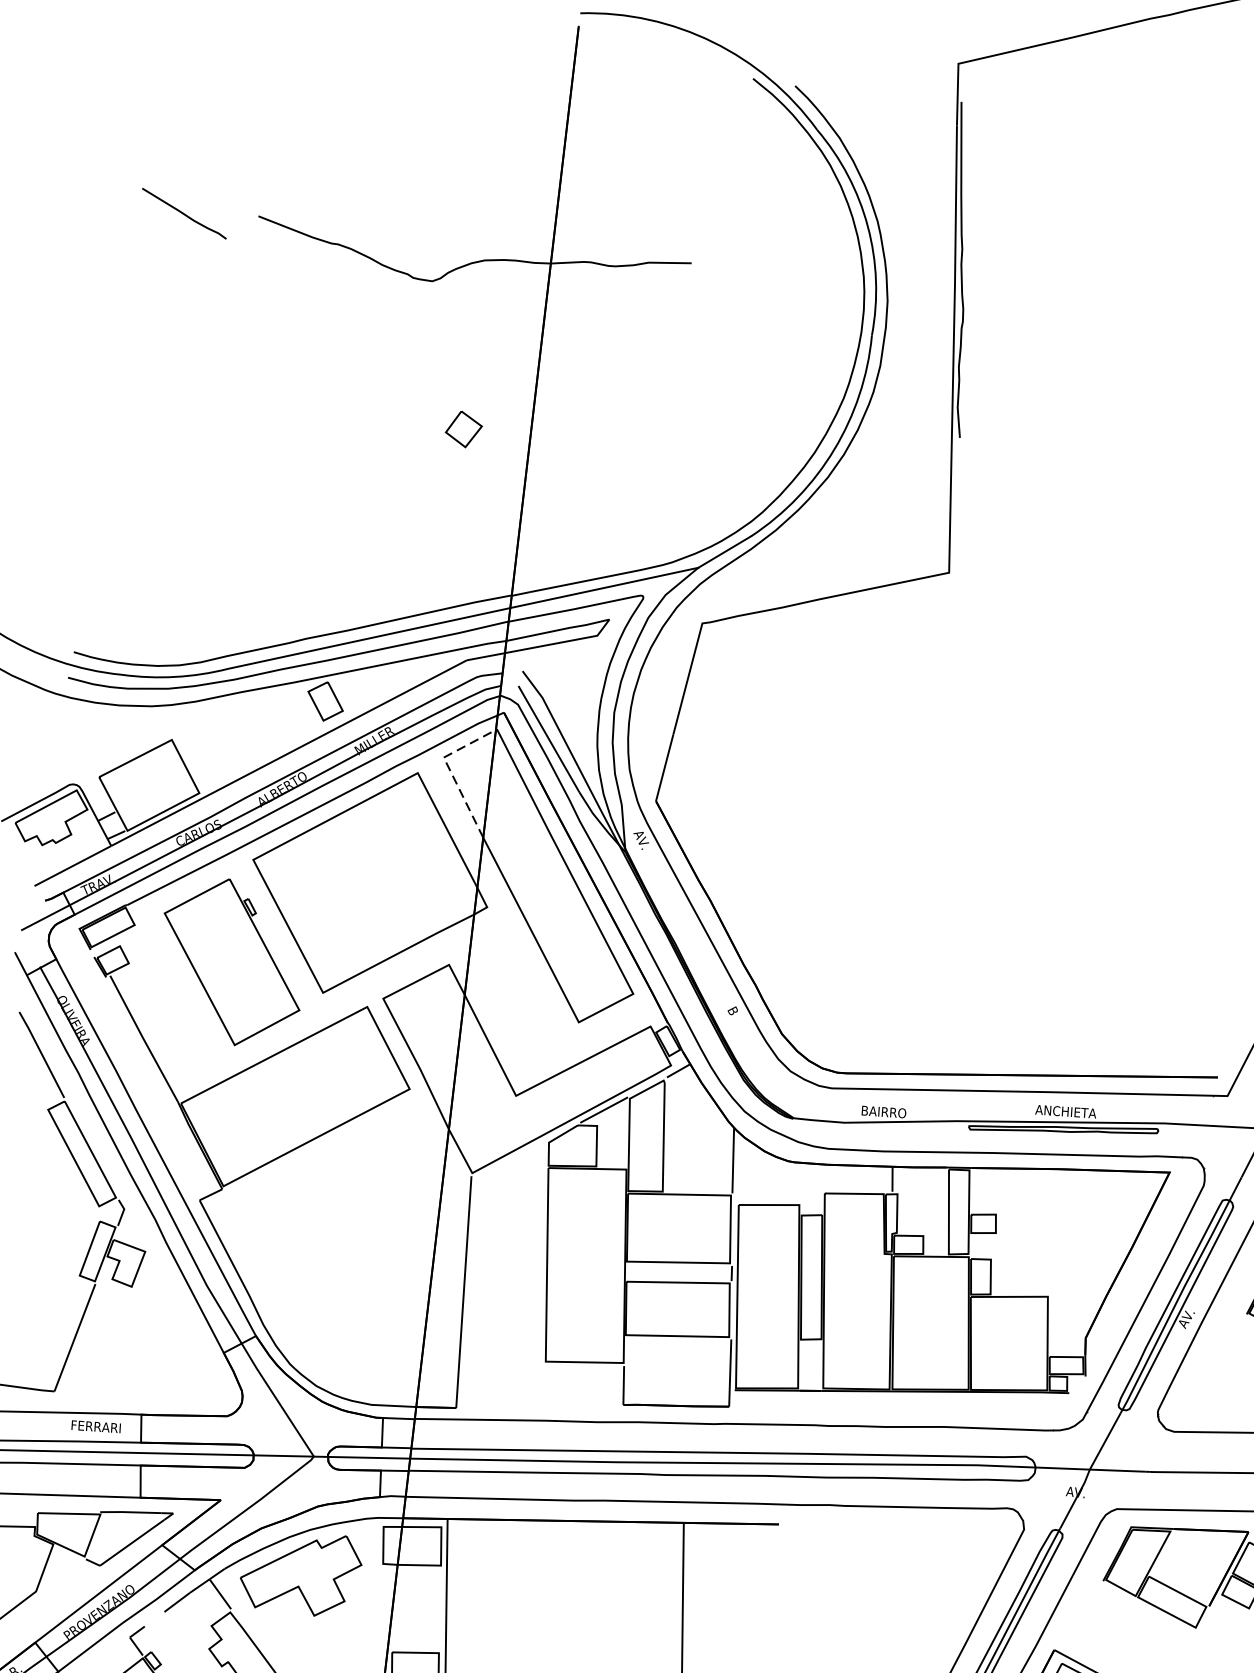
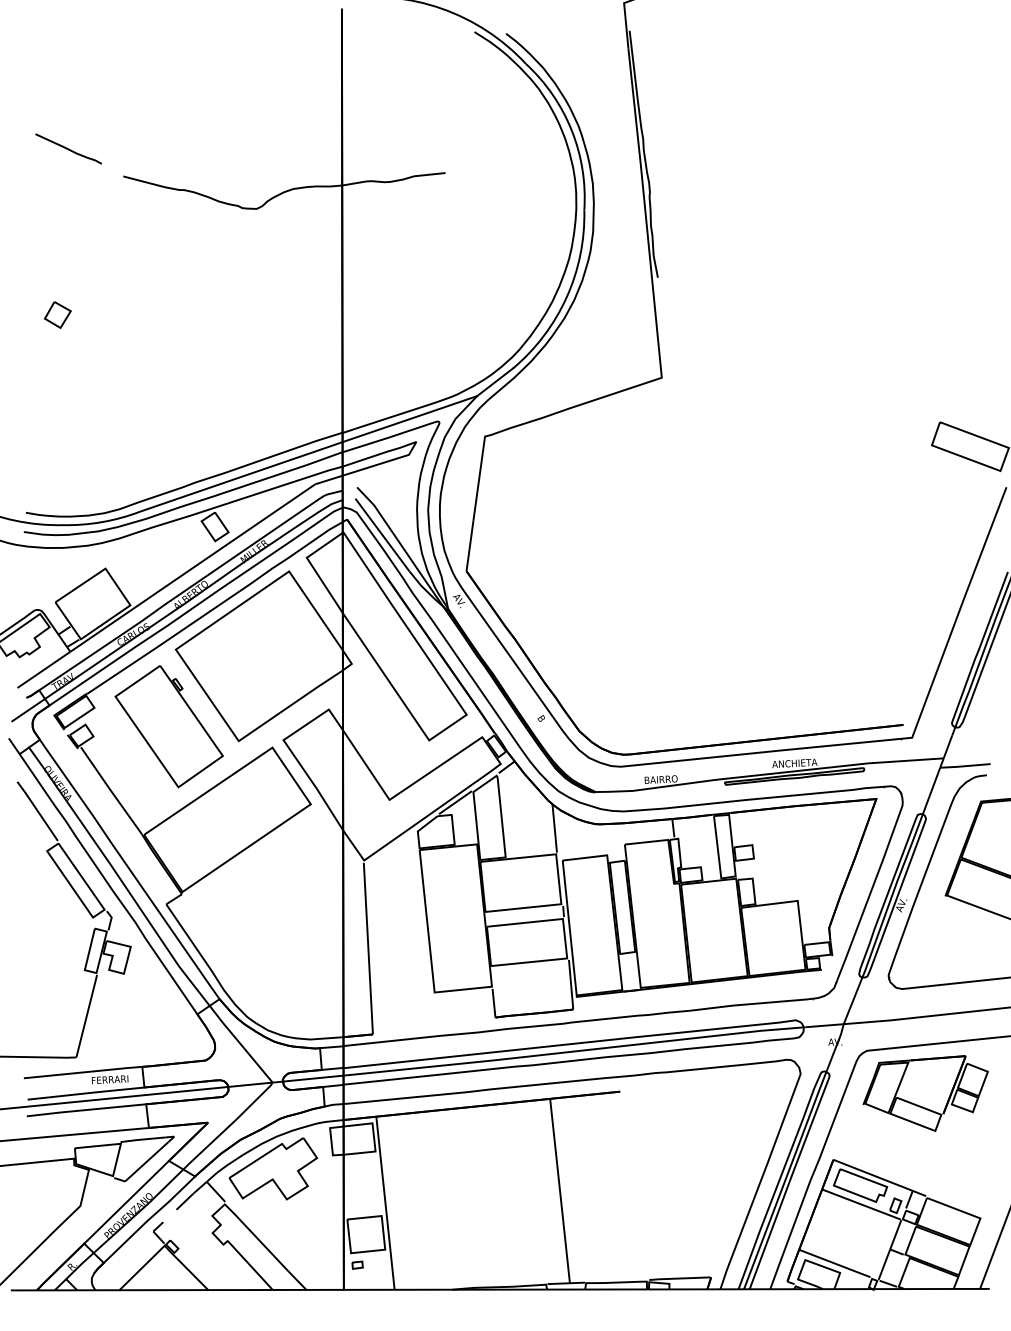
line: (184, 212) -> (68, 148), moved
part: (463, 428) -> (57, 314), moved
line: (450, 770) -> (312, 566), dashed -> solid

